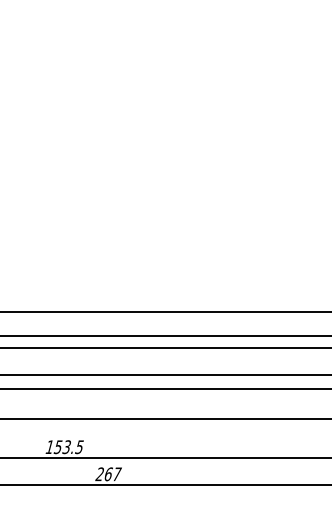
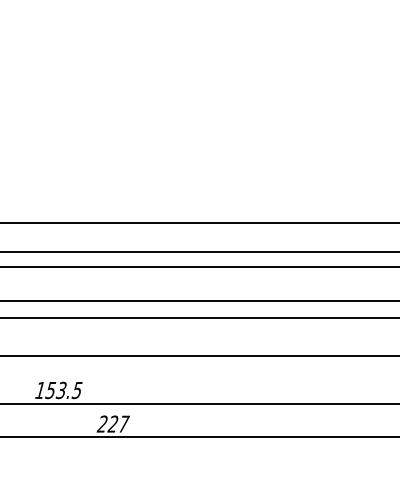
text: (107, 474) -> (111, 424), 267 -> 227

